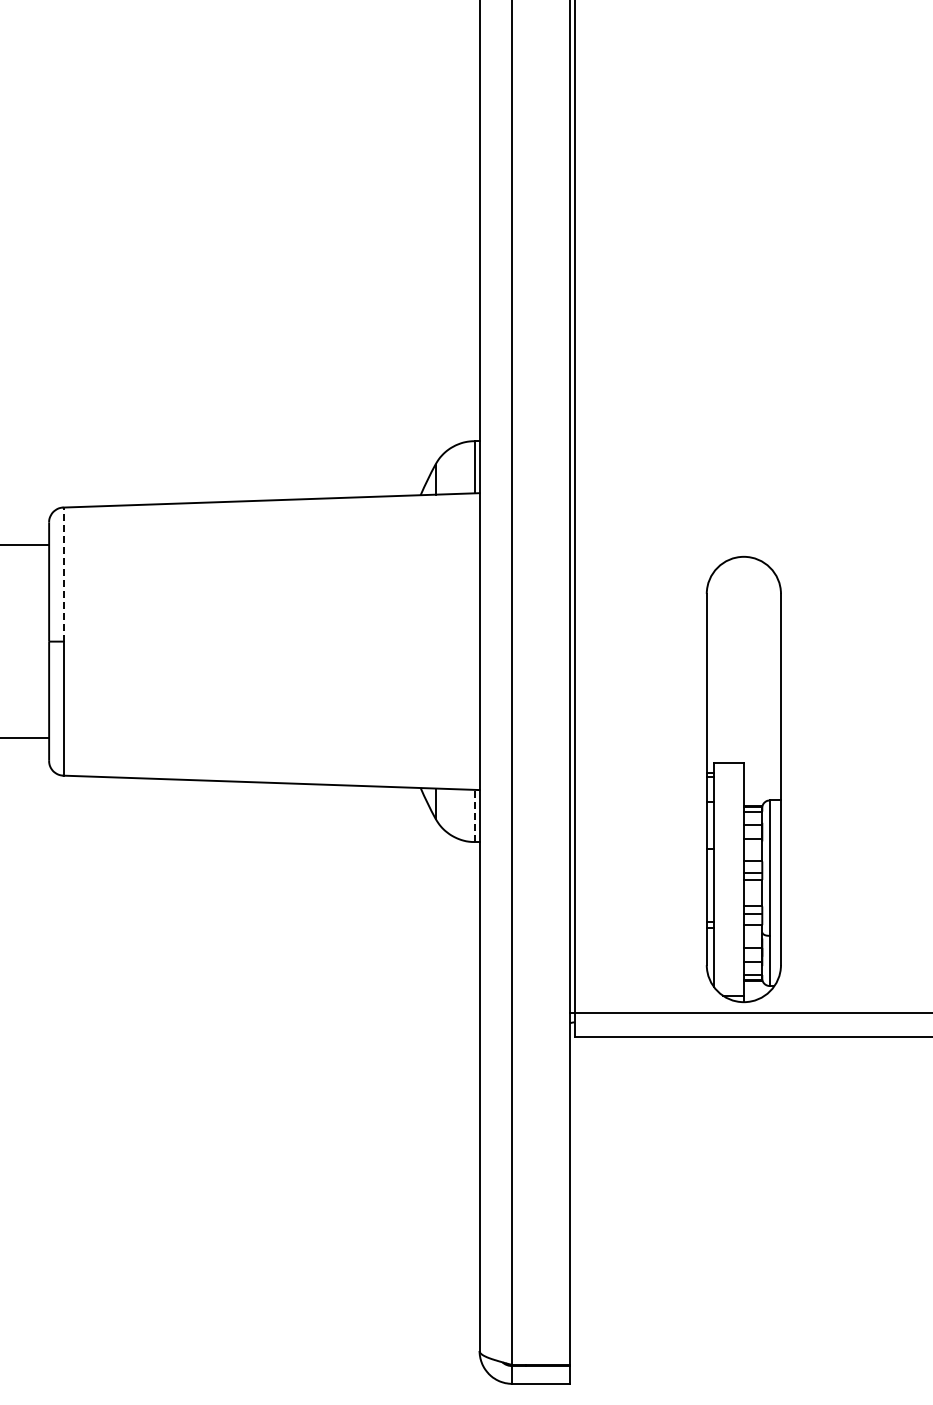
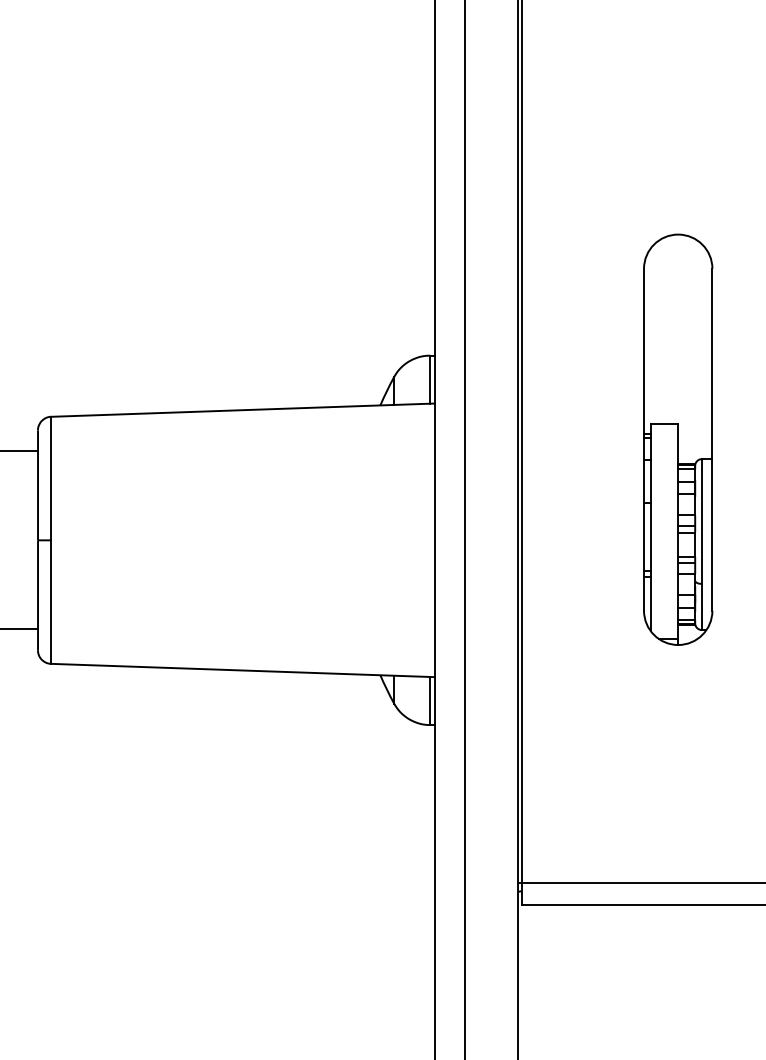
line: (63, 574) -> (51, 478), dashed -> solid
part: (743, 779) -> (677, 439), moved
line: (474, 815) -> (429, 700), dashed -> solid

